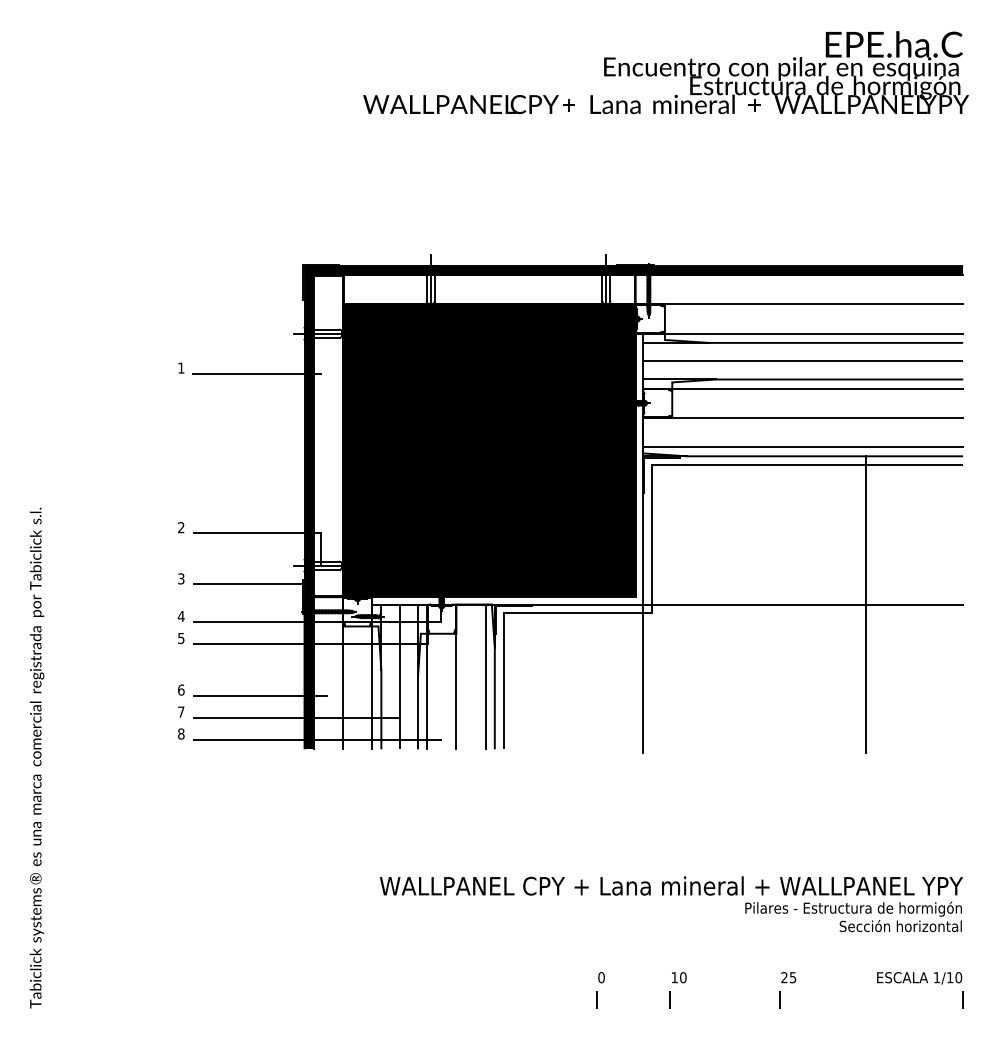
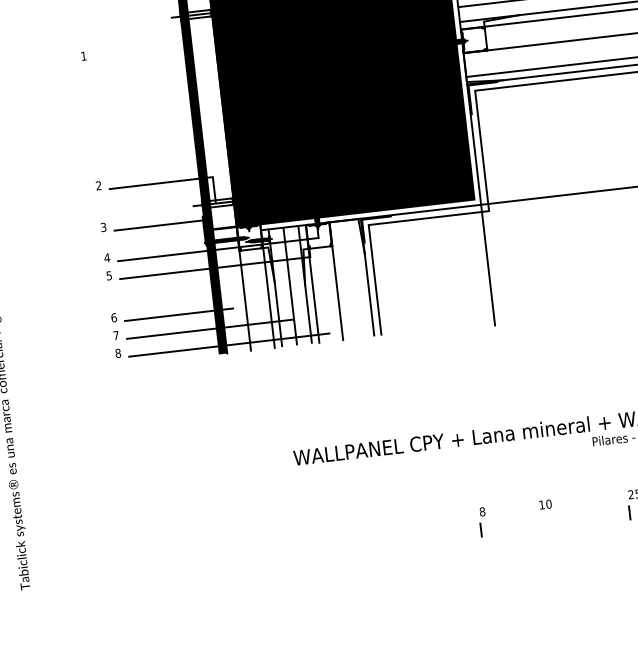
line: (256, 373) -> (145, 53), removed
line: (485, 676) -> (359, 278), removed
text: (601, 977) -> (482, 511), 0 -> 8
line: (669, 999) -> (539, 523), removed

